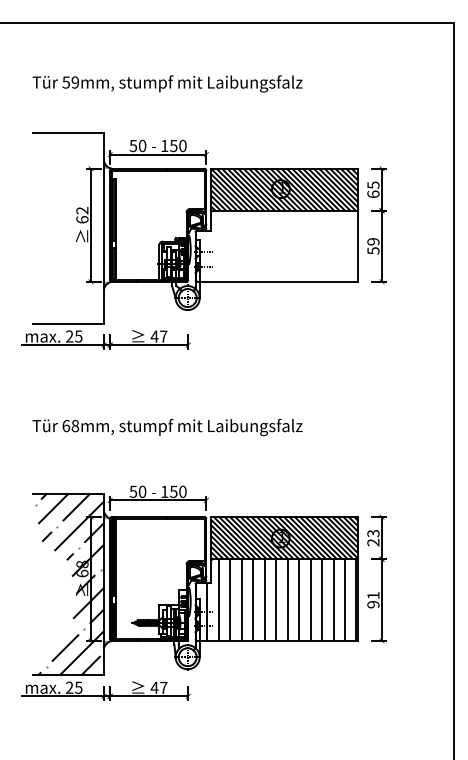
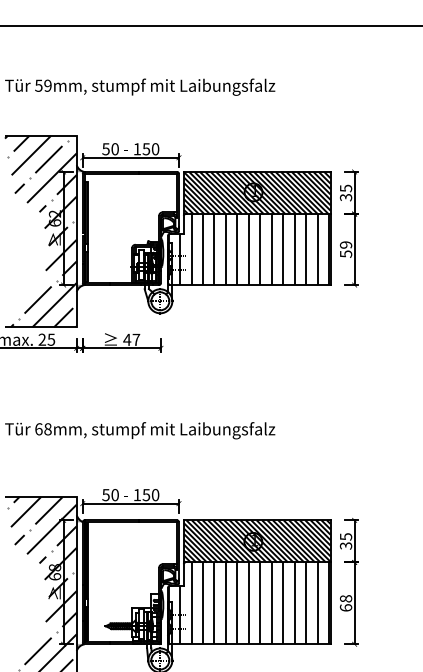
text: (373, 194) -> (346, 197), 65 -> 35
hatch: (68, 228) -> (41, 231), added
hatch: (276, 245) -> (249, 248), added
text: (373, 538) -> (346, 541), 23 -> 35
text: (373, 599) -> (346, 602), 91 -> 68

